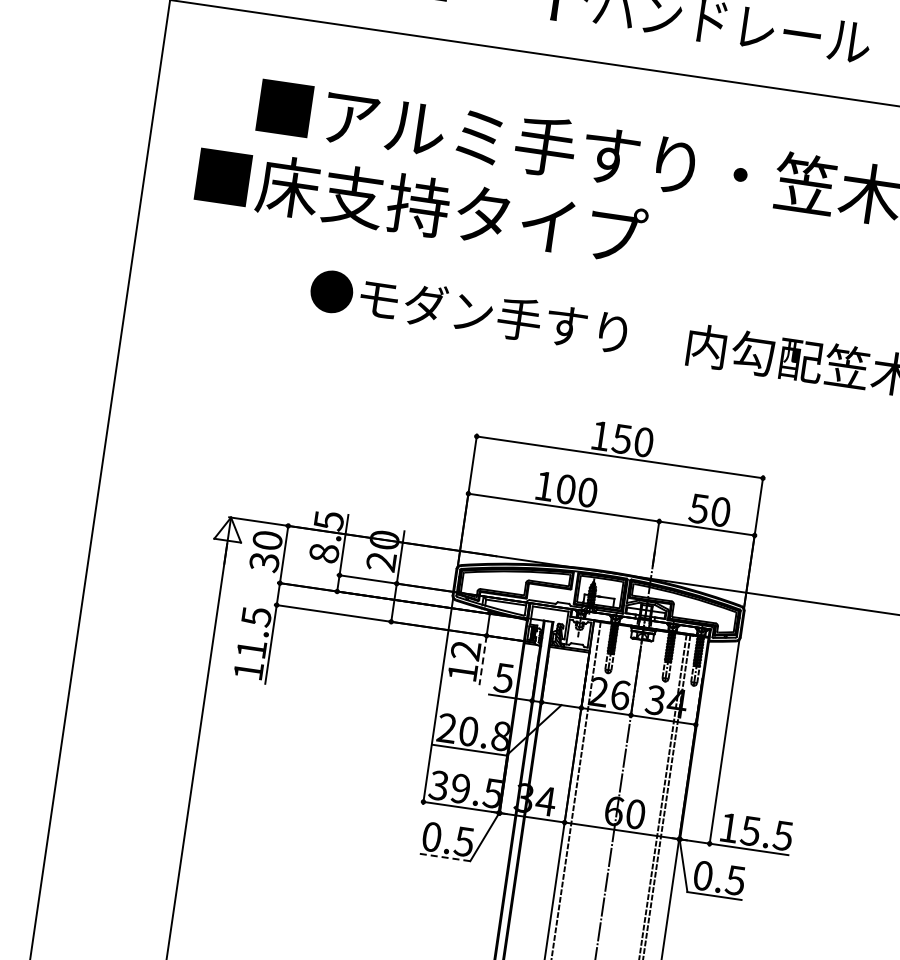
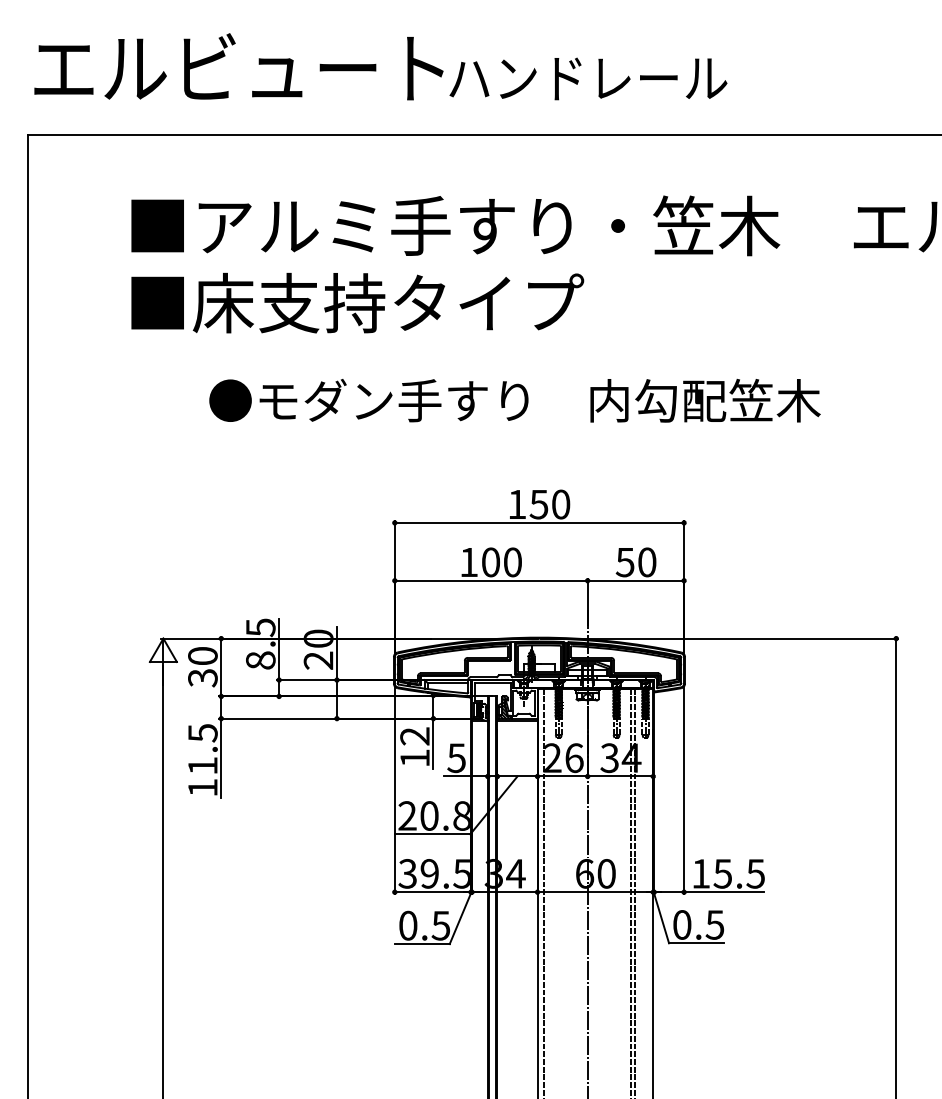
text: (421, 206) -> (357, 303), moved
line: (483, 660) -> (433, 743), dashed -> solid
line: (442, 857) -> (421, 944), dashed -> solid

